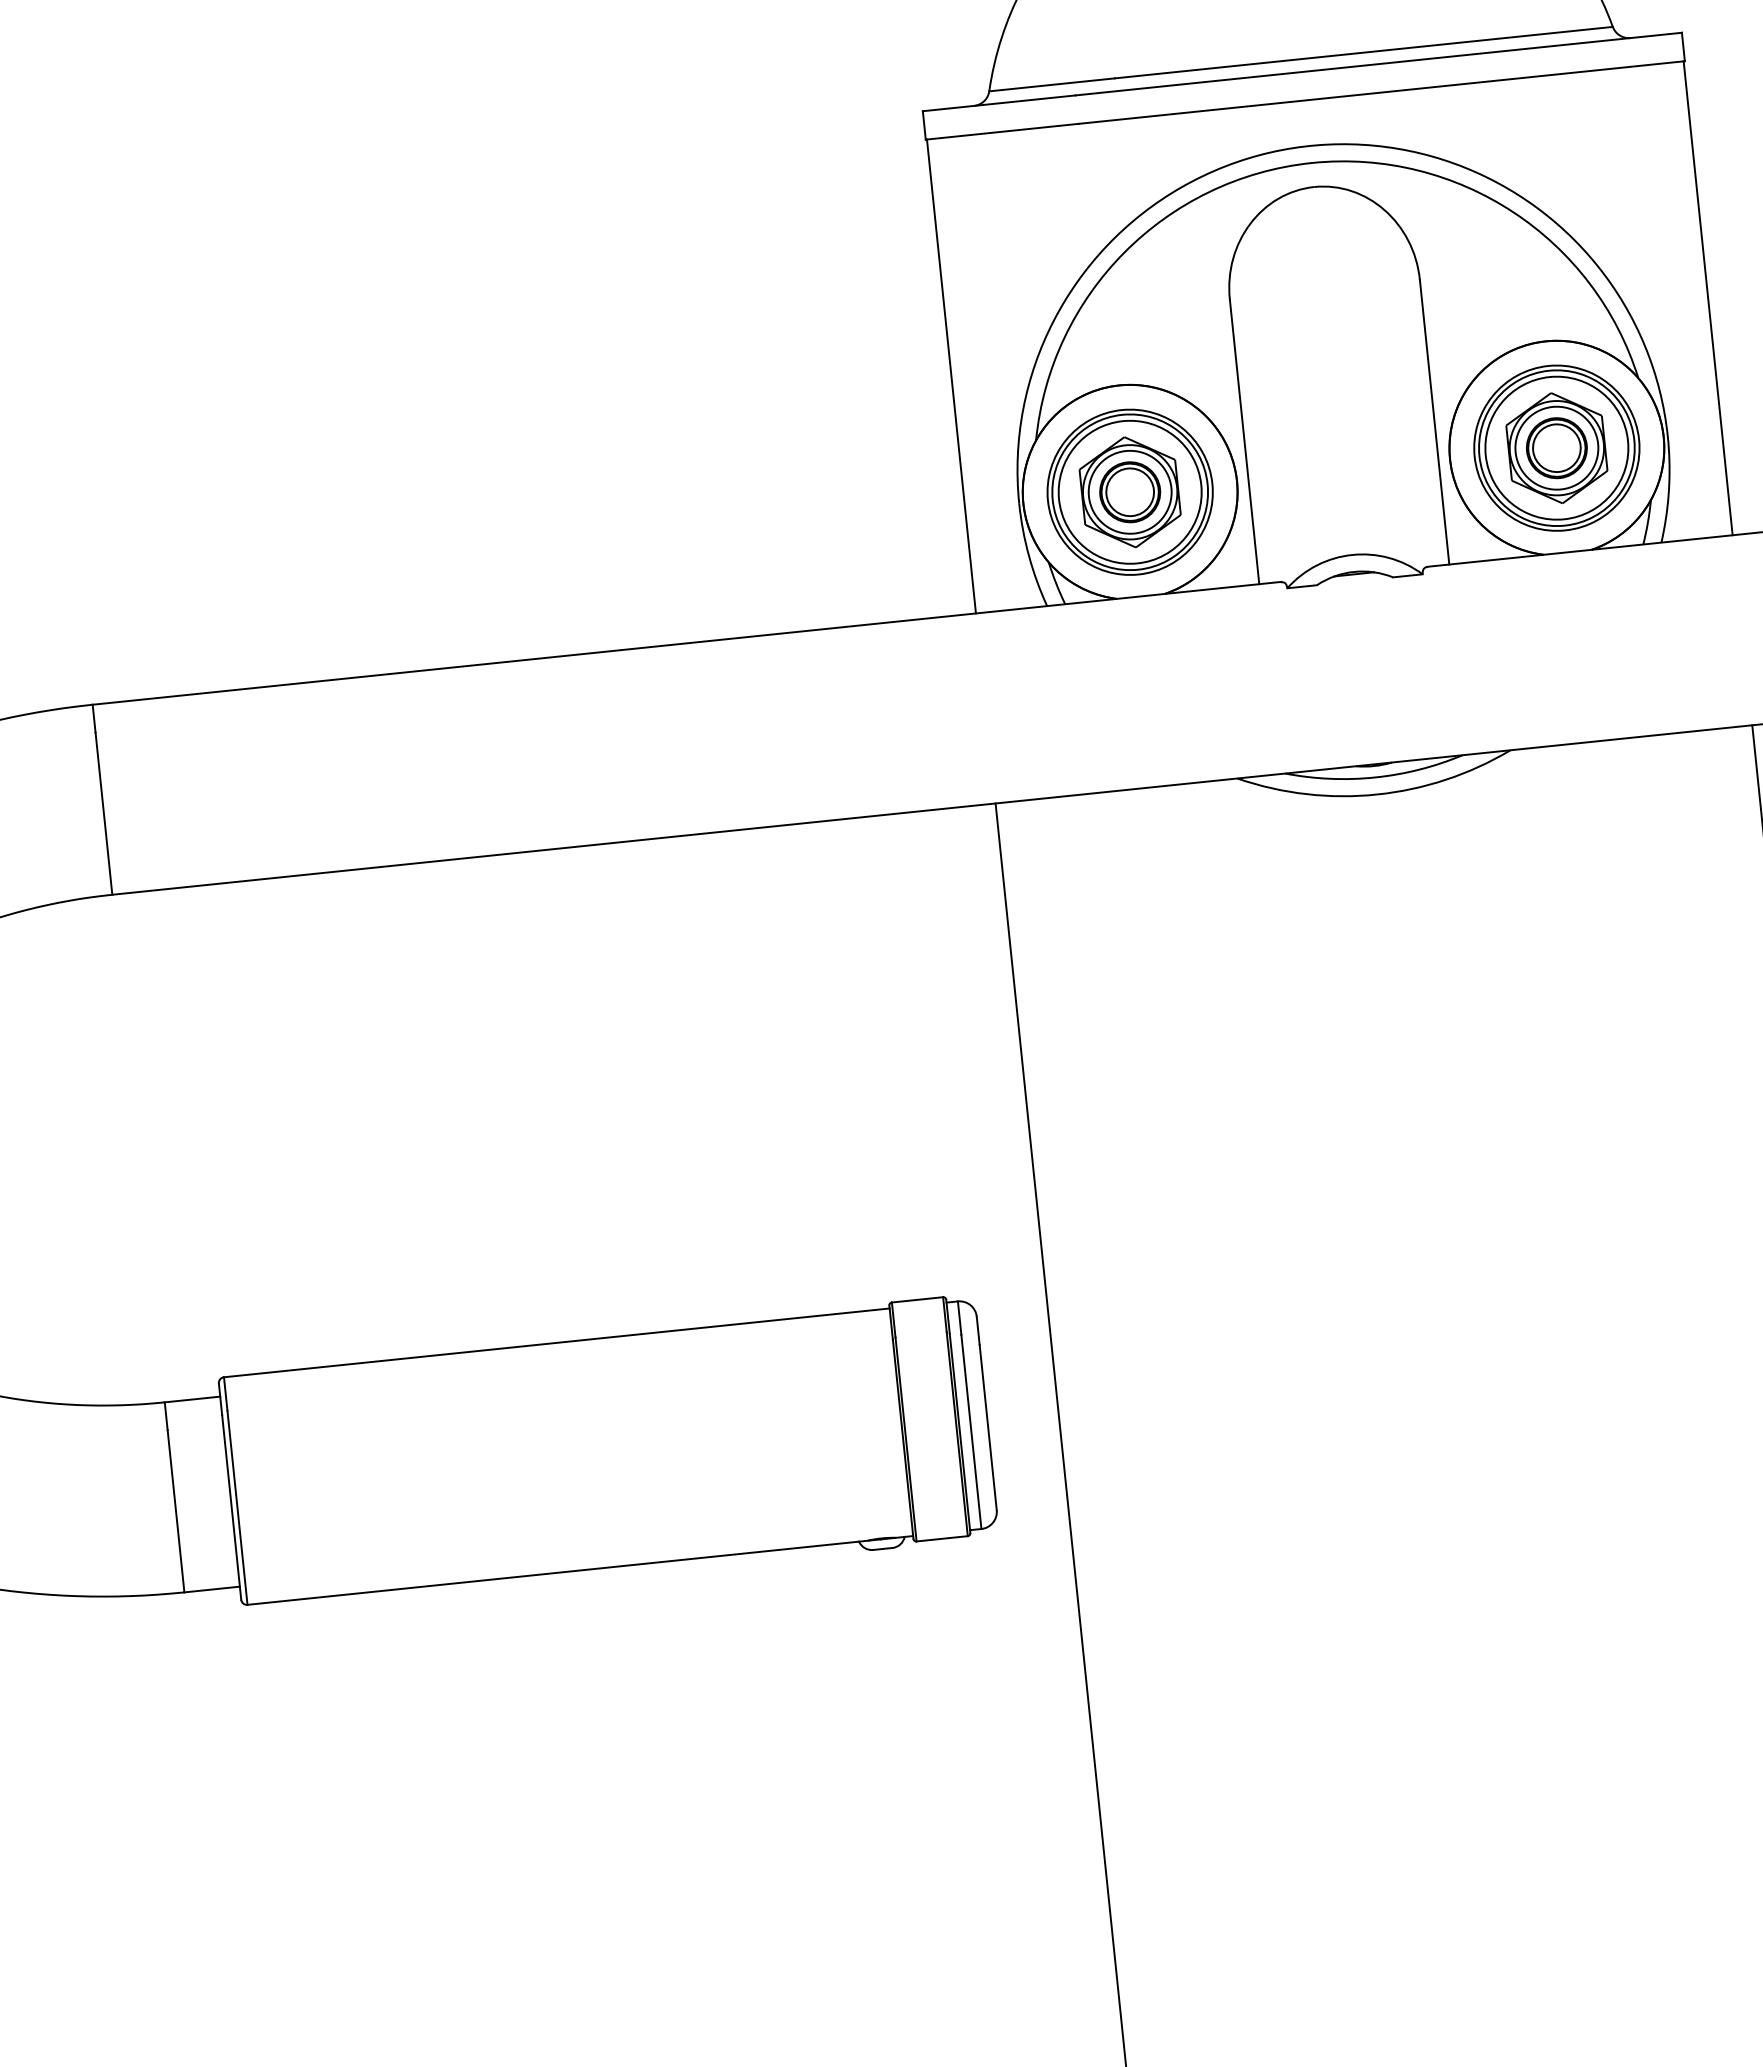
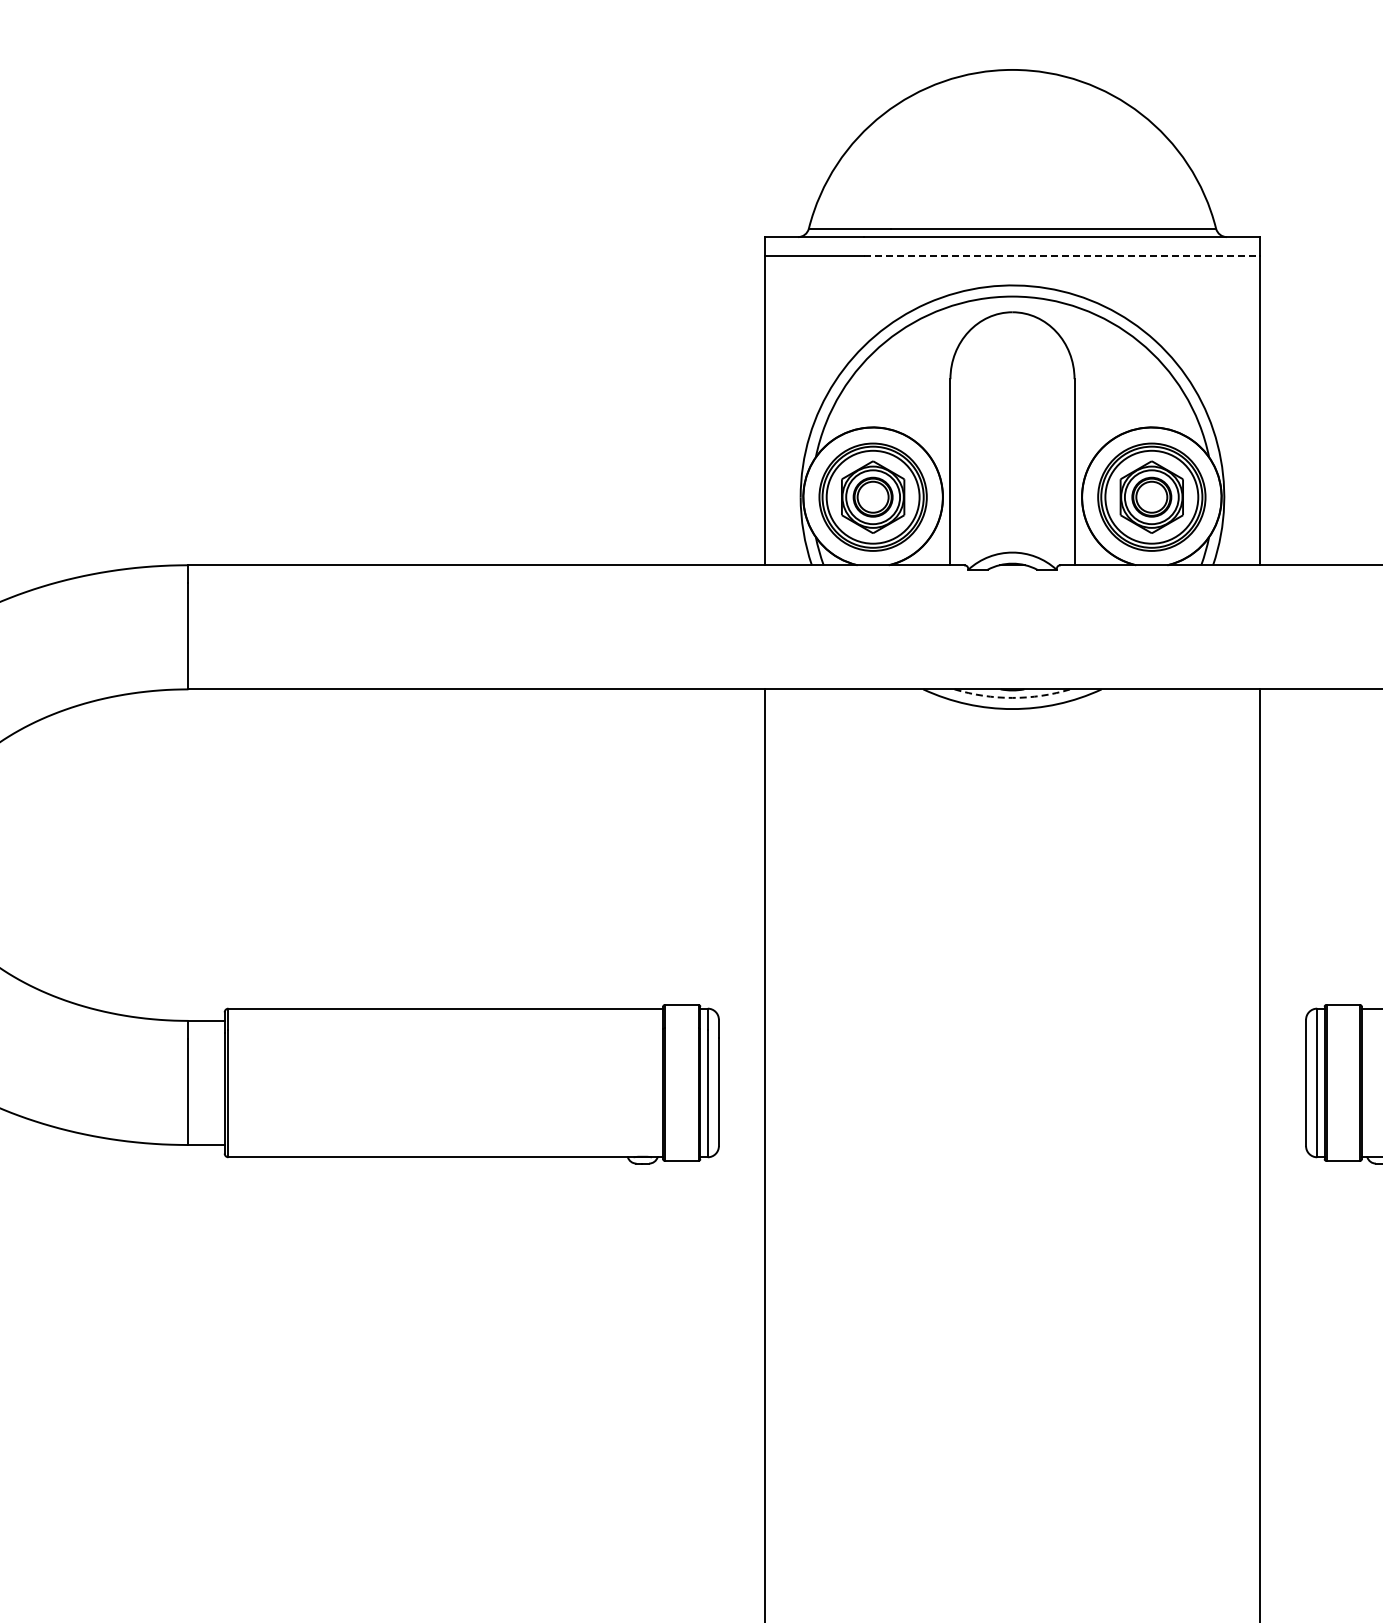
line: (1381, 92) -> (1062, 255), solid -> dashed
arc: (1375, 776) -> (1012, 697), solid -> dashed

